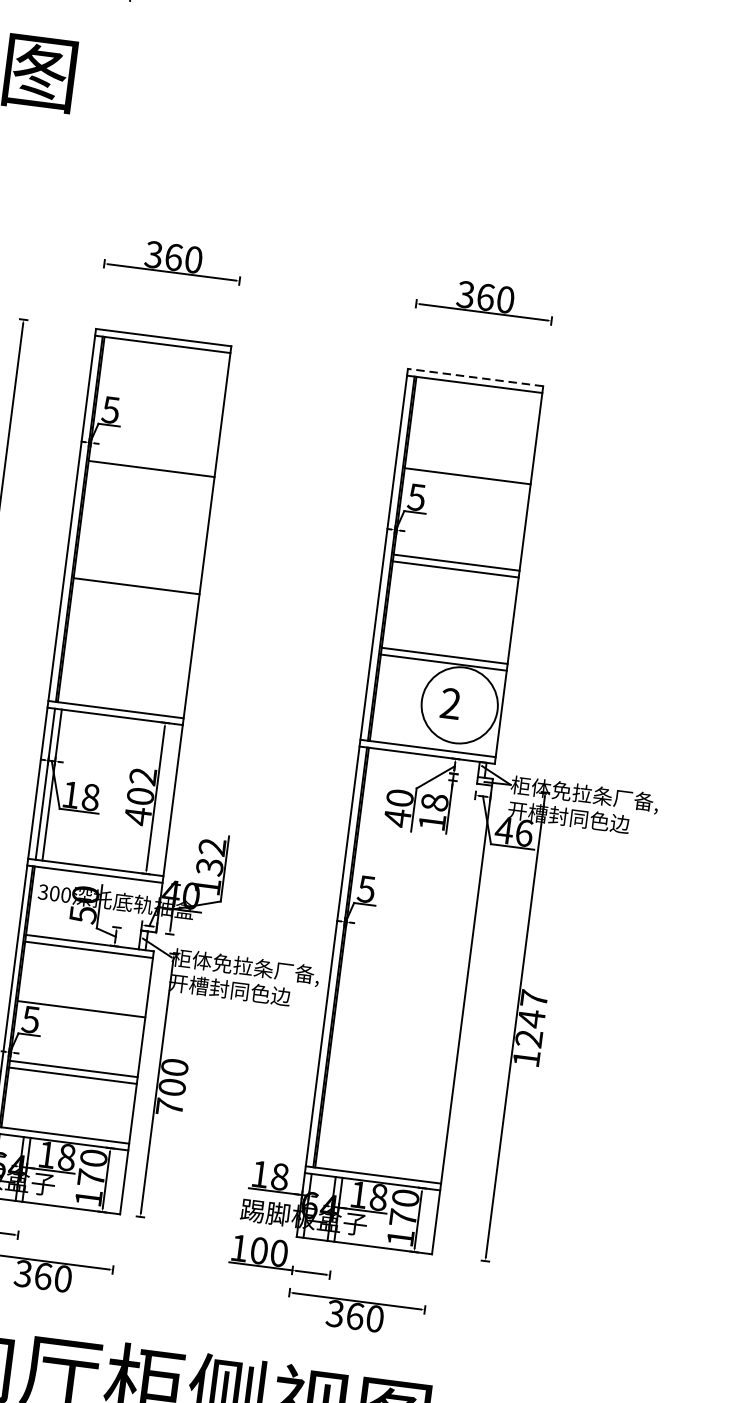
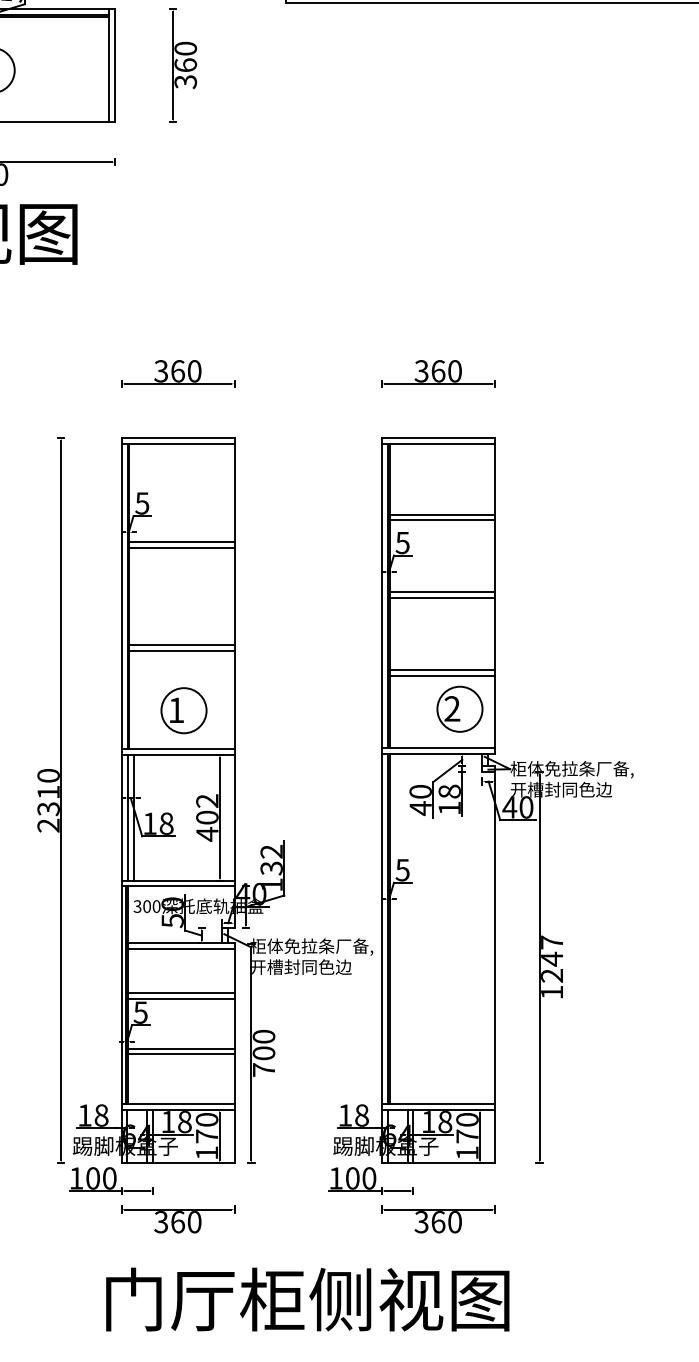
line: (474, 377) -> (437, 438), dashed -> solid
line: (151, 461) -> (181, 541), added
line: (467, 469) -> (441, 514), added
line: (135, 593) -> (181, 651), added
part: (128, 664) -> (183, 710), added
circle: (459, 704) -> (459, 708), size x0.71
text: (524, 833) -> (526, 807), 46 -> 40
line: (81, 1002) -> (180, 993), added

